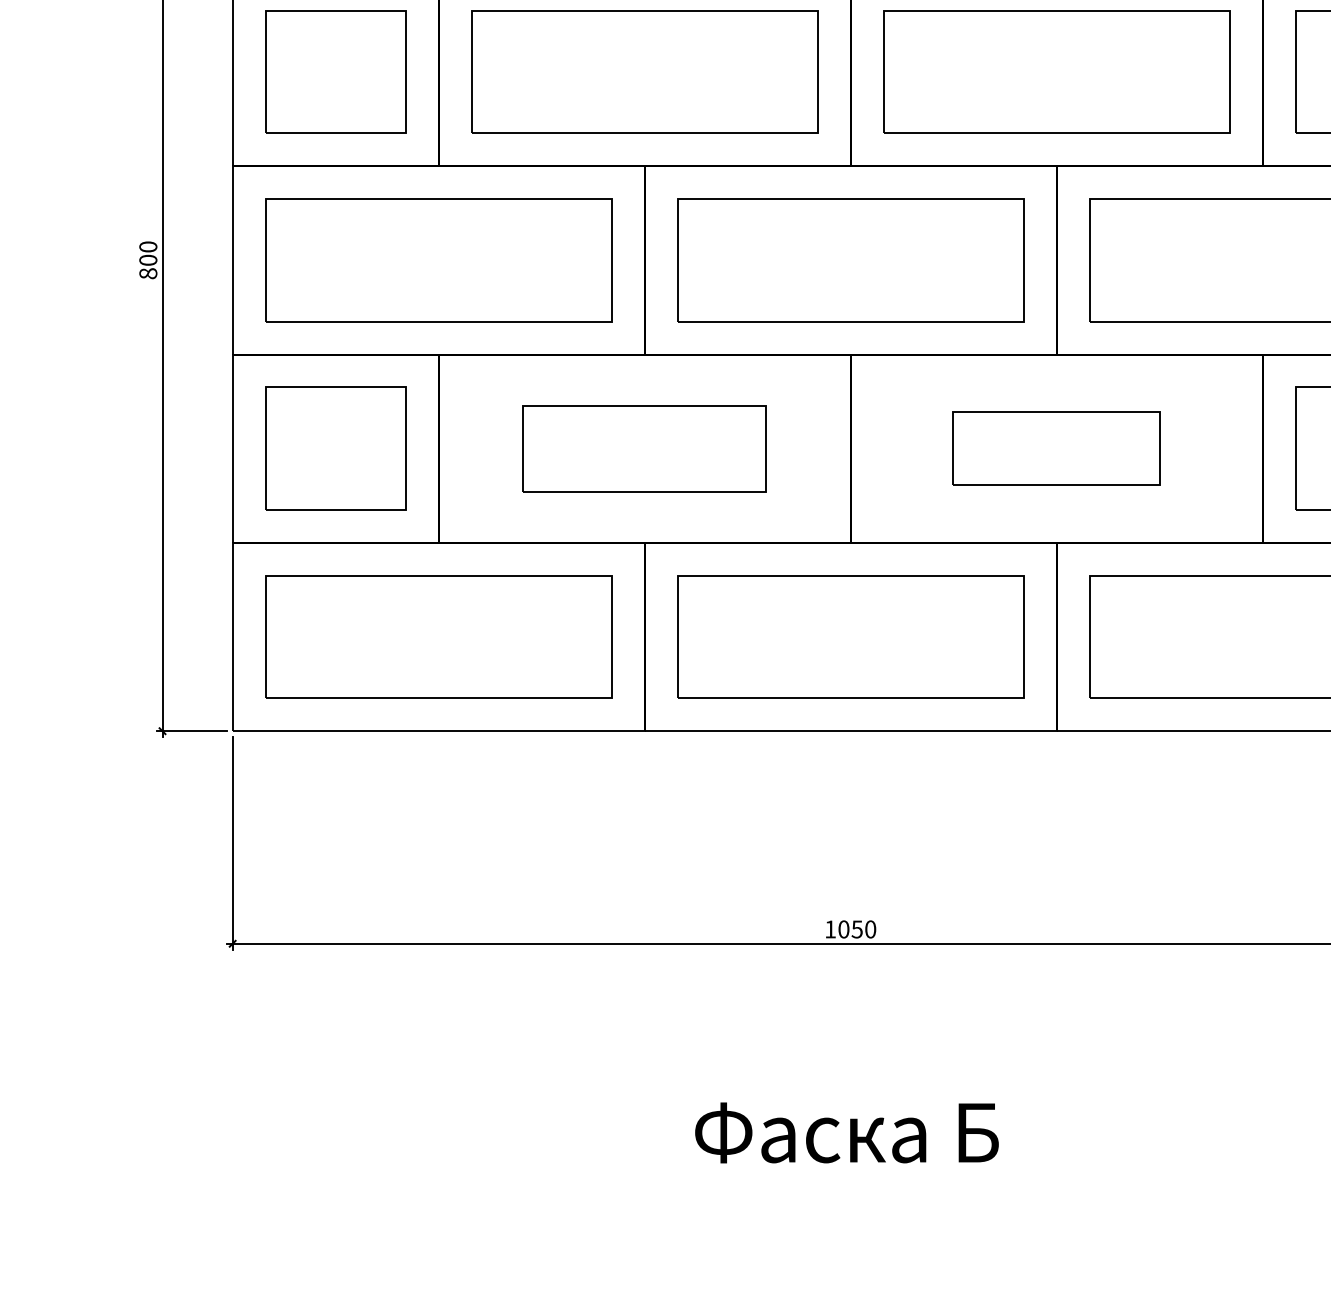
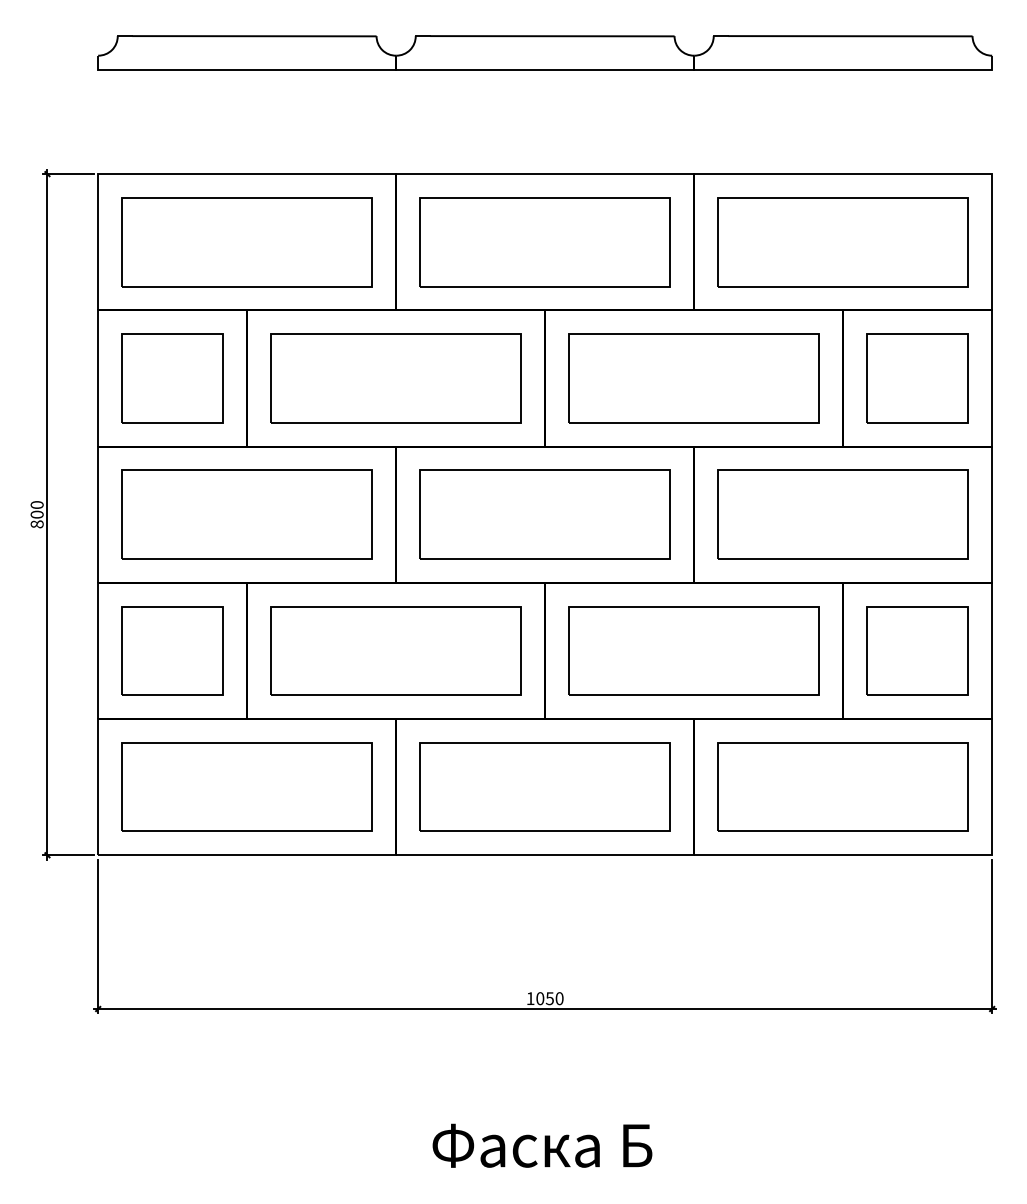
part: (643, 448) -> (395, 650), size x1.43
part: (1055, 448) -> (693, 650), size x1.67

